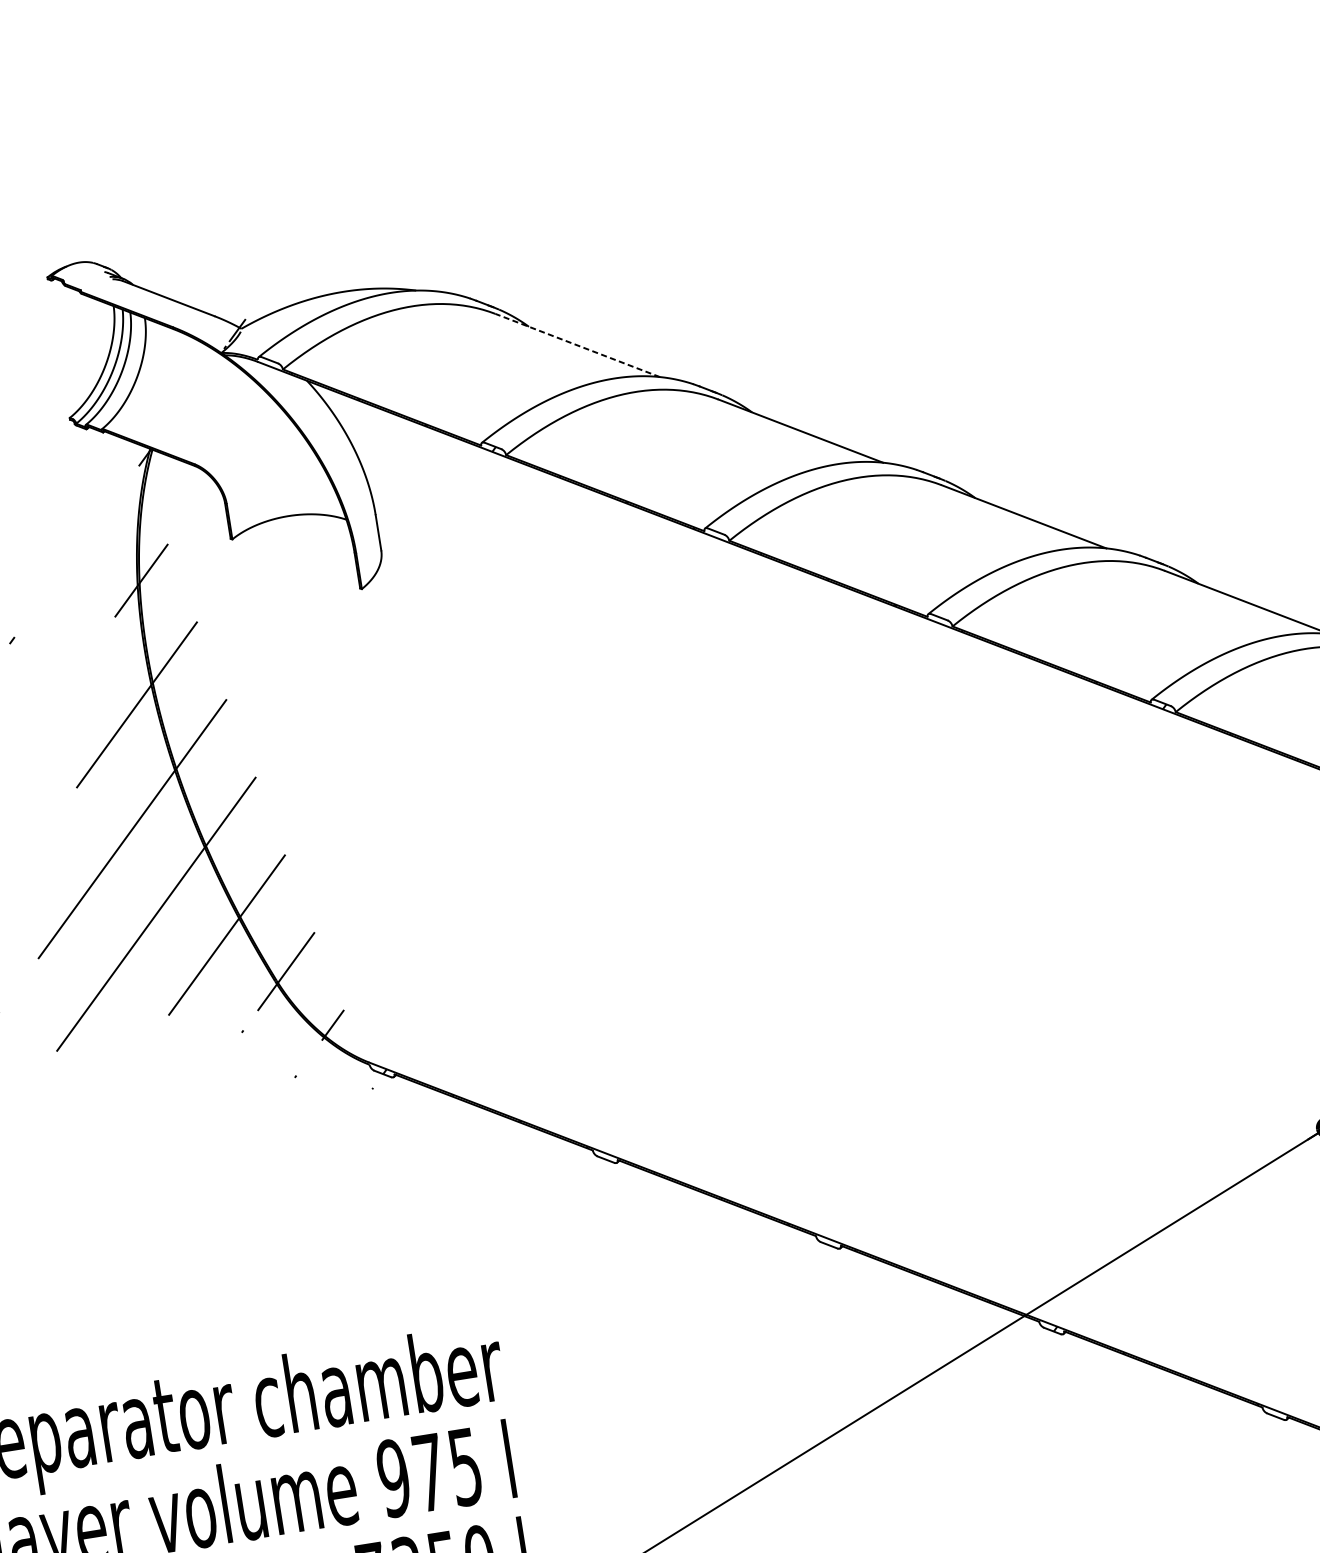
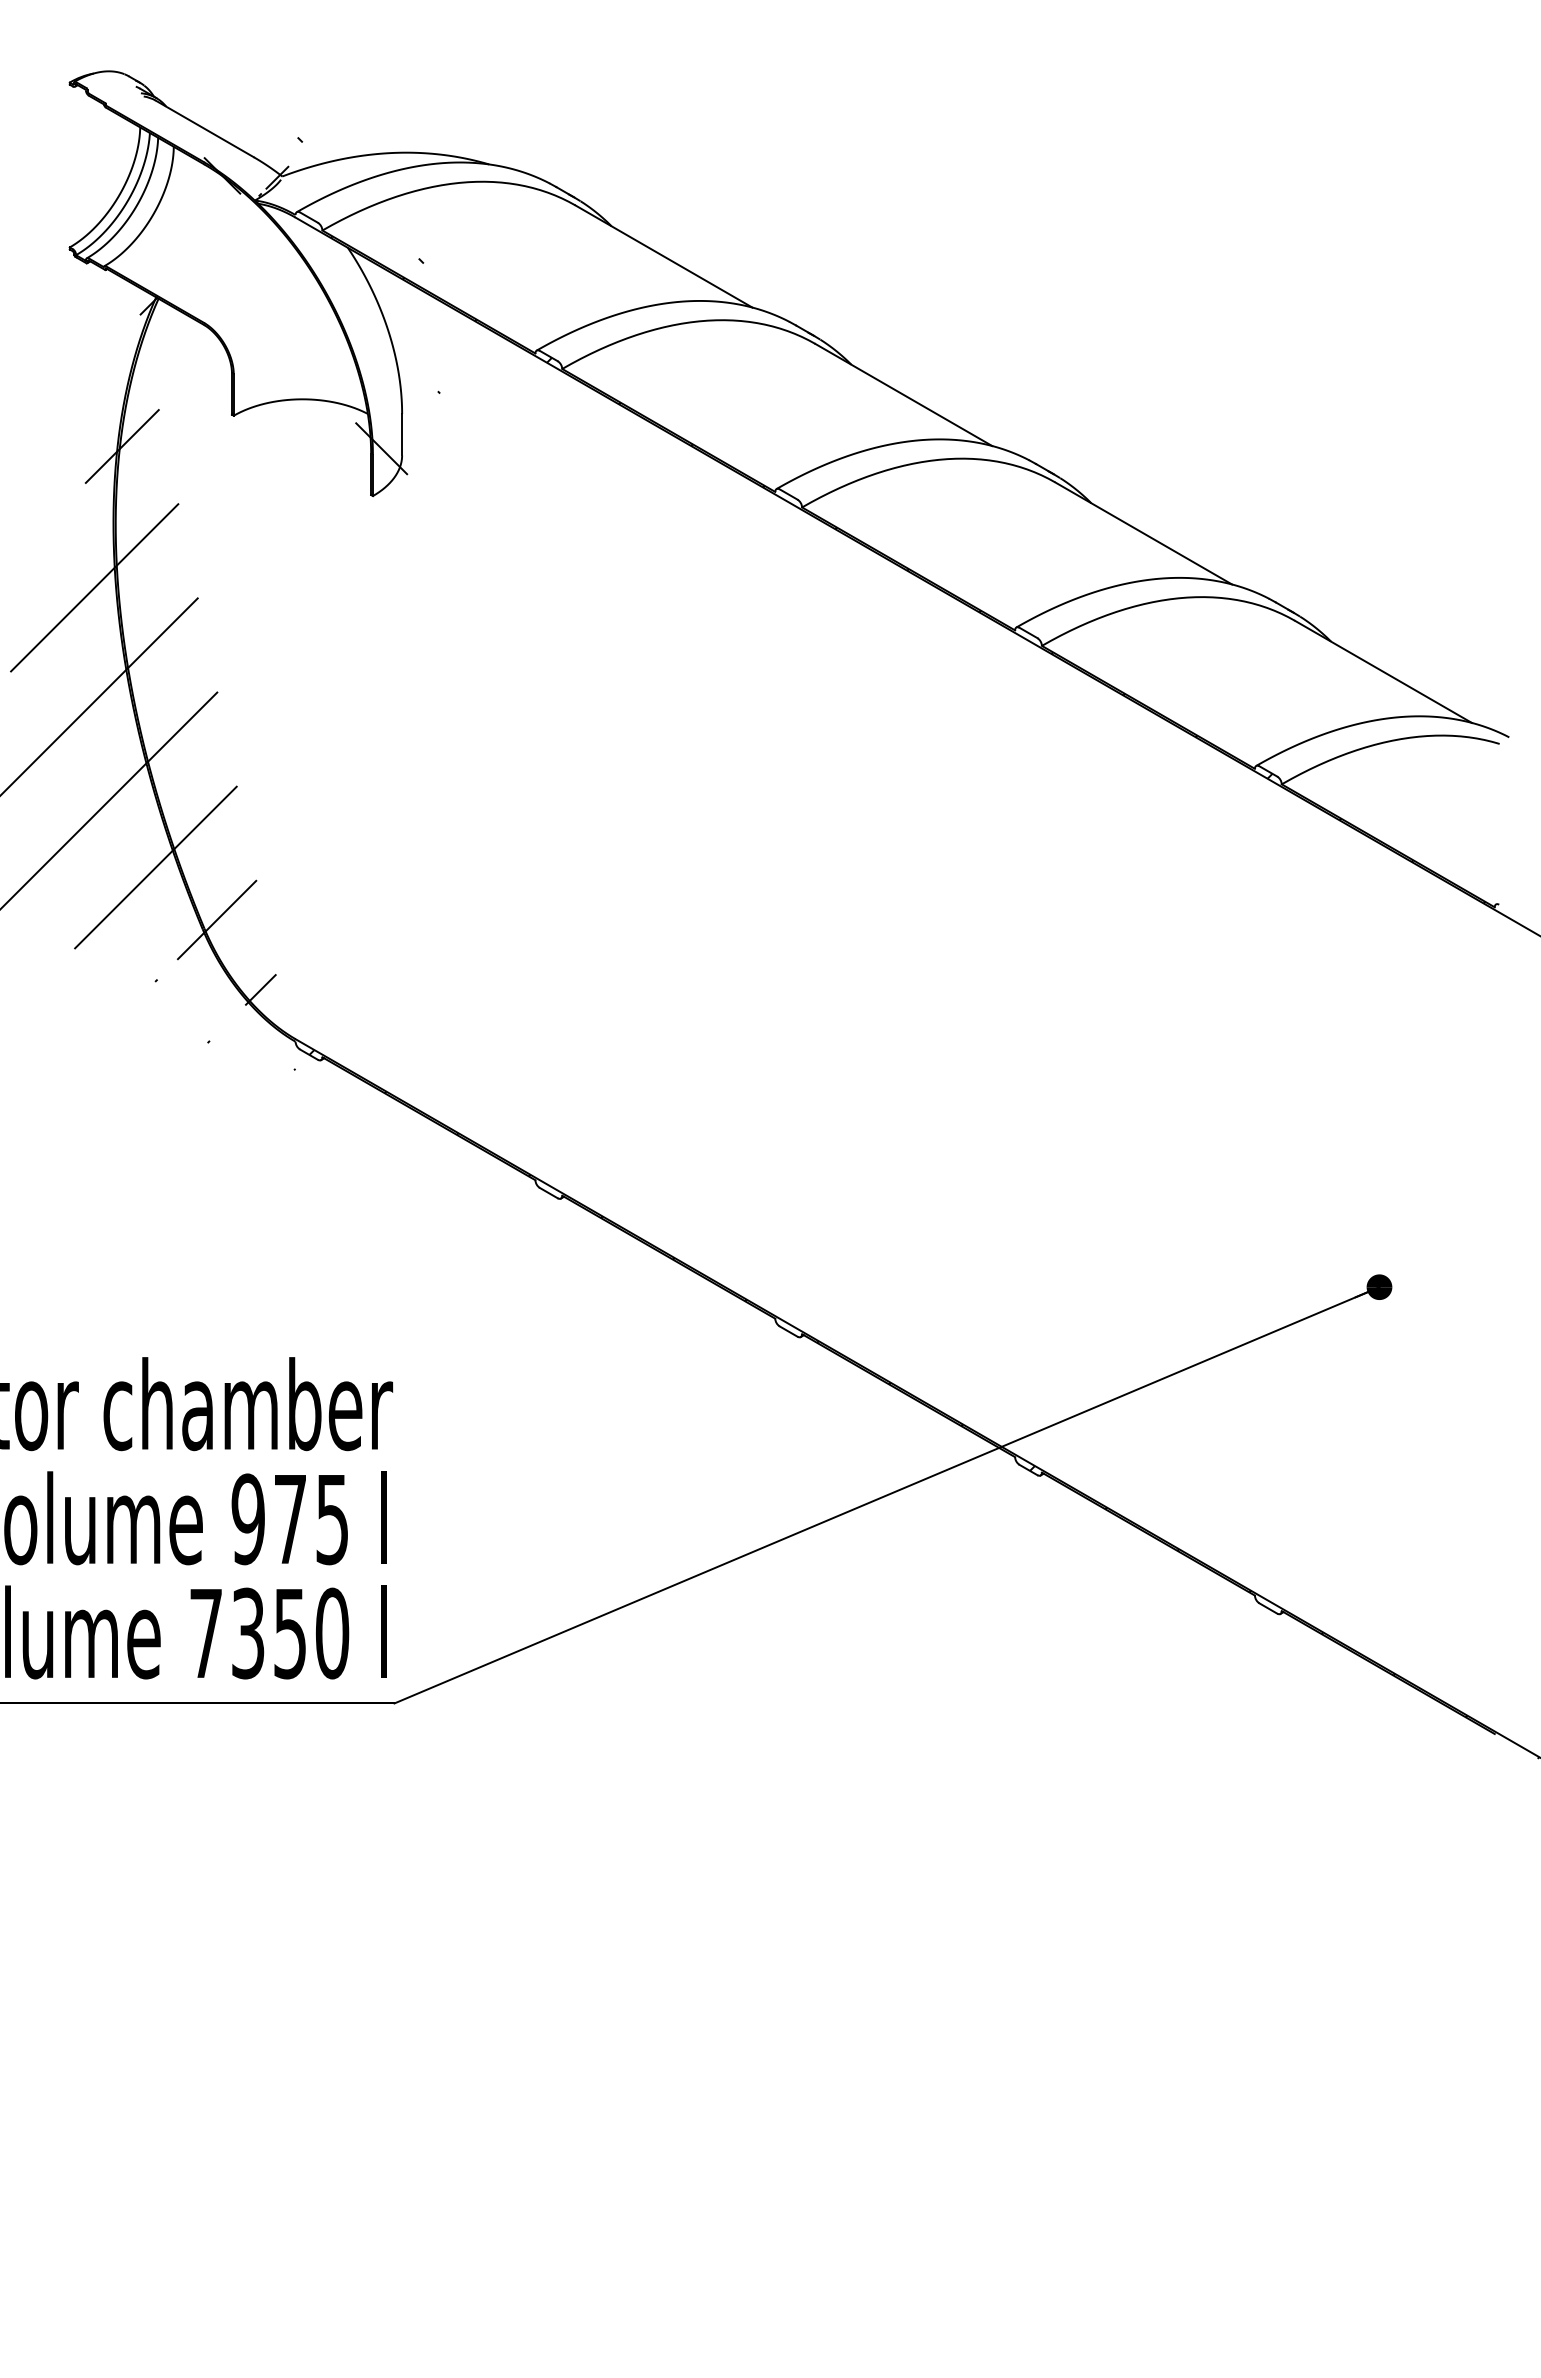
line: (577, 345) -> (663, 256), dashed -> solid
hatch: (293, 433) -> (322, 305), added

